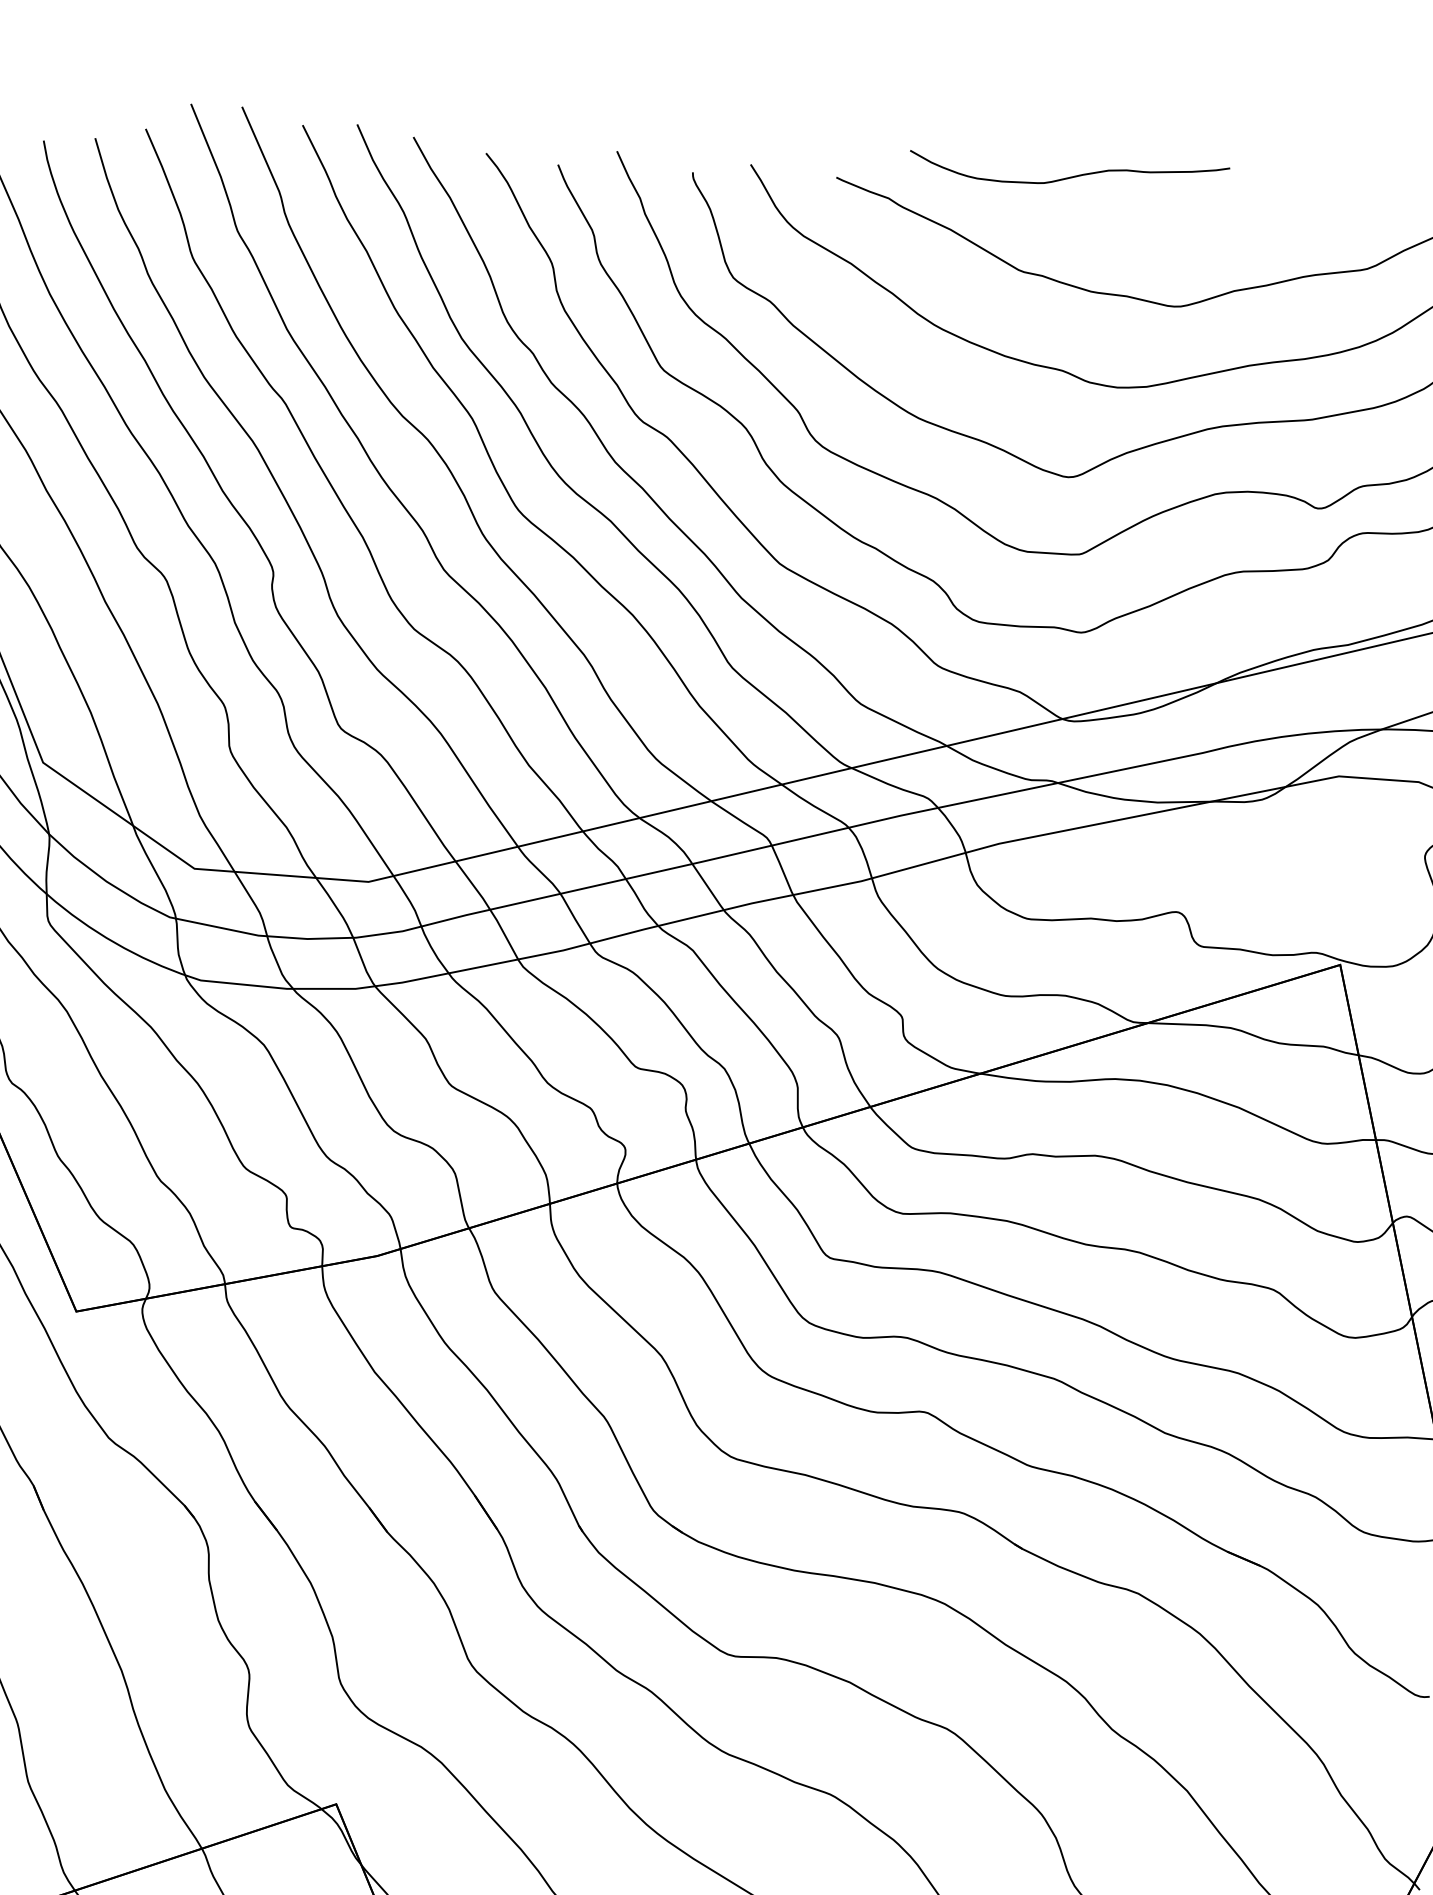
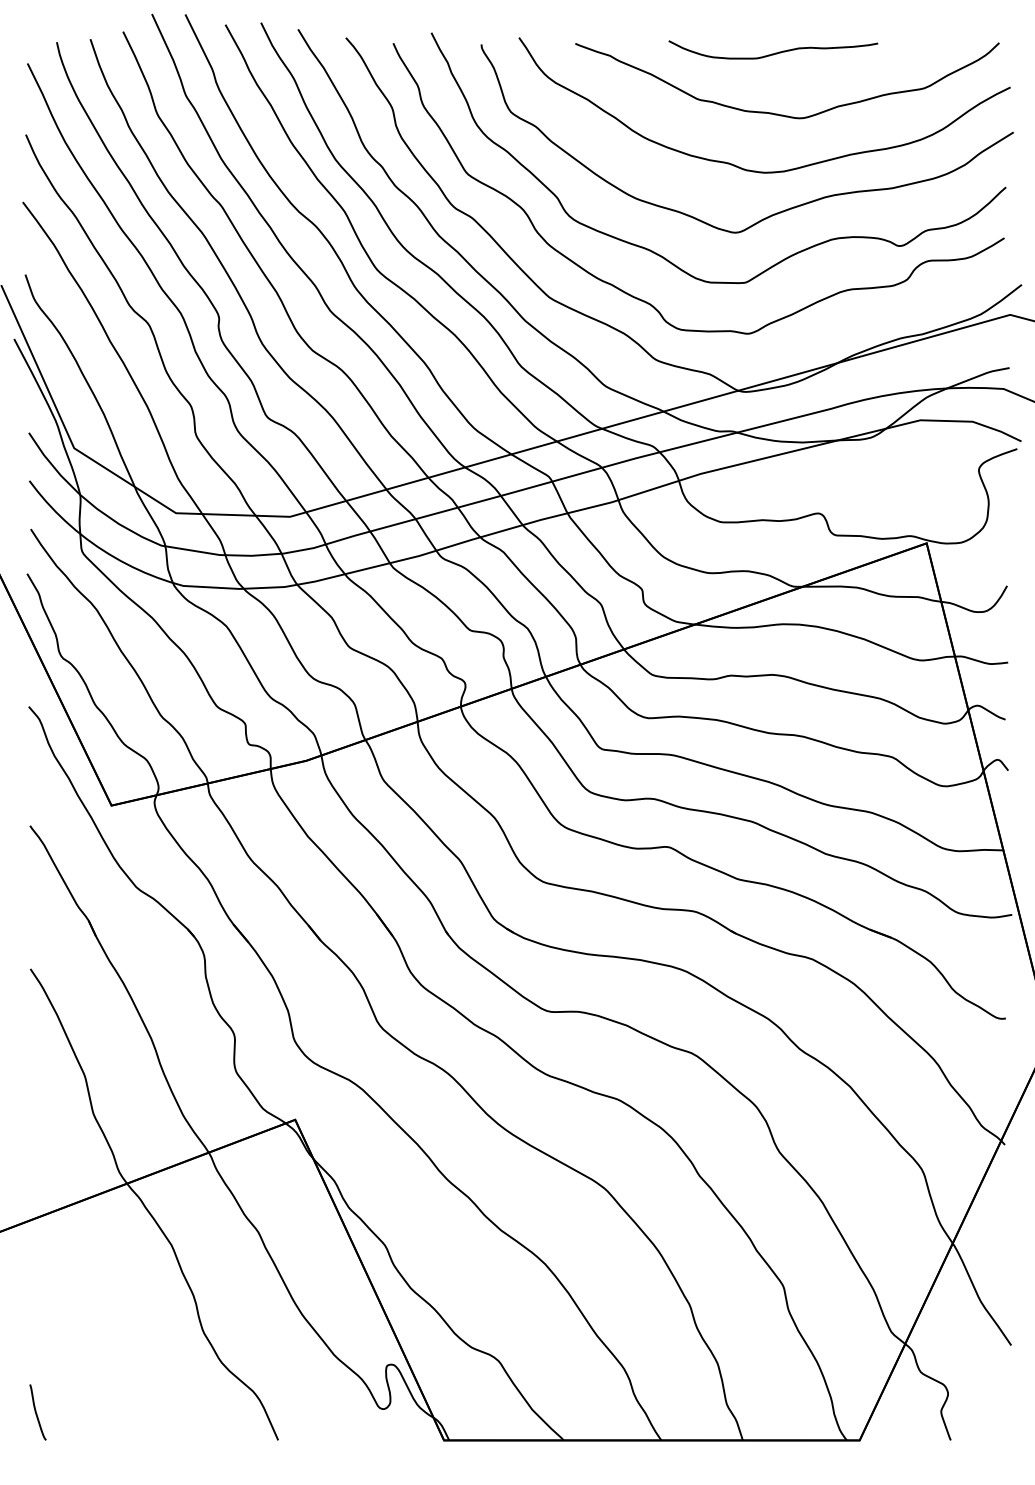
curve: (1072, 175) -> (775, 52), moved

